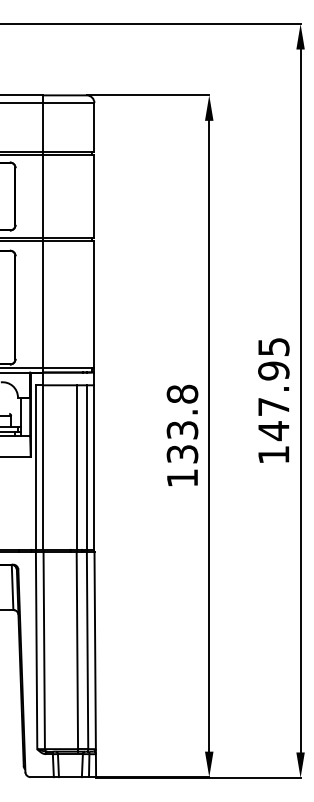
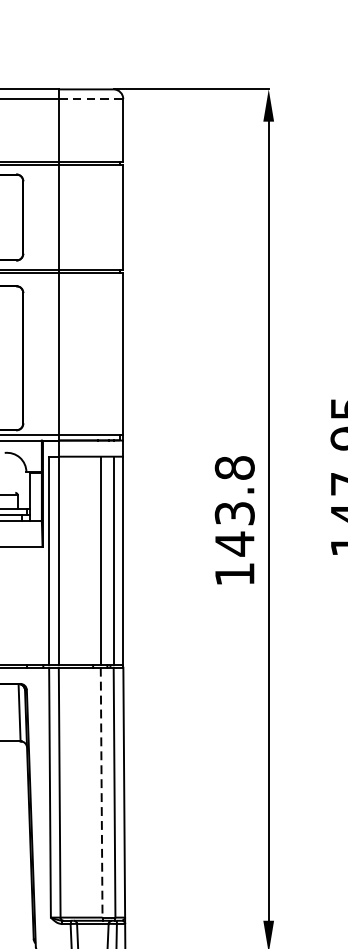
line: (68, 103) -> (90, 99), solid -> dashed
text: (182, 454) -> (234, 544), 133.8 -> 143.8
line: (77, 650) -> (101, 792), solid -> dashed

